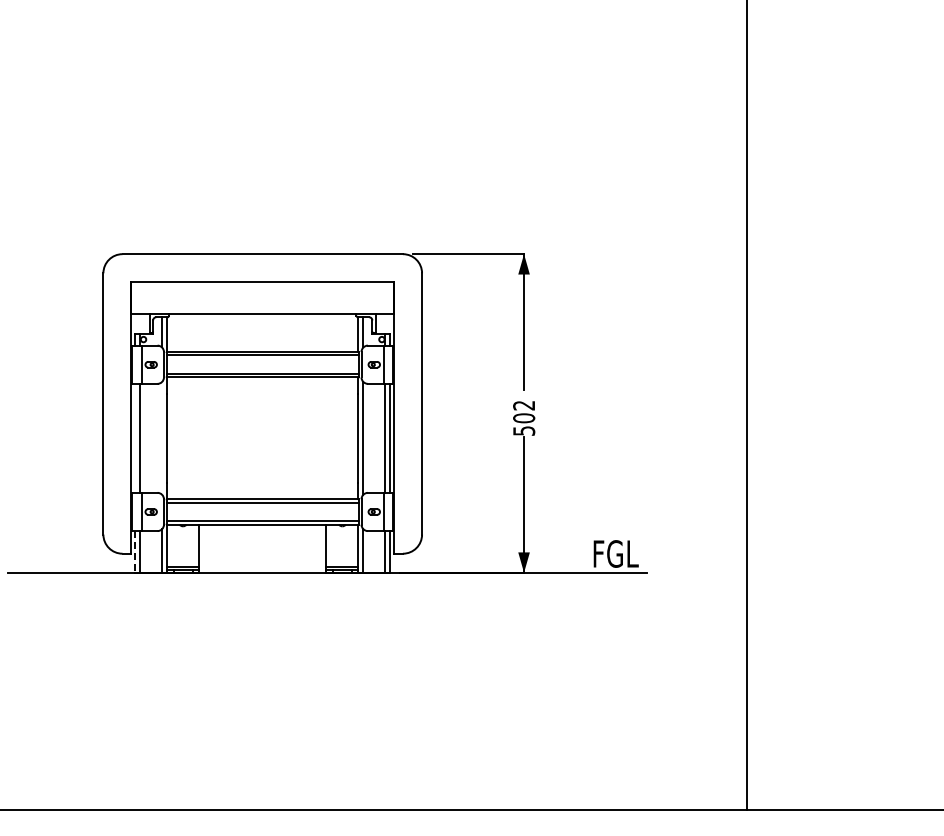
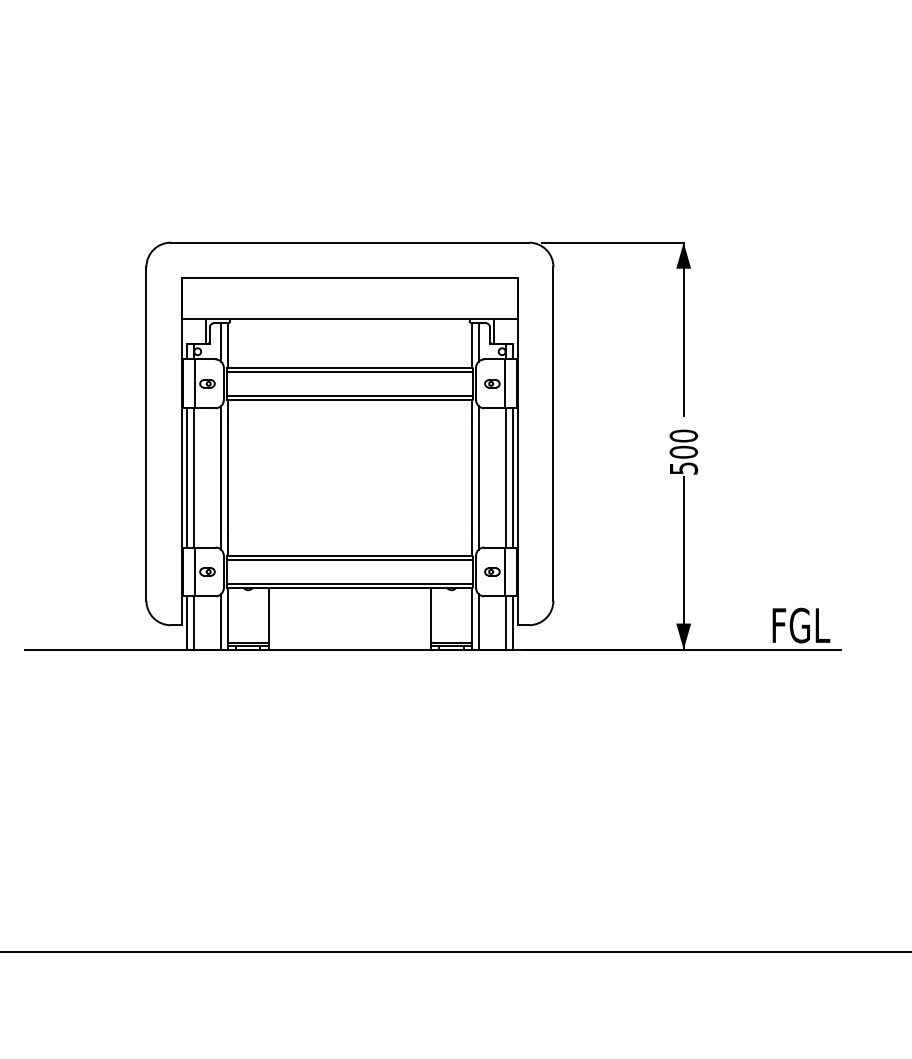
text: (524, 405) -> (684, 435), 502 -> 500
line: (135, 437) -> (187, 476), added
line: (162, 438) -> (221, 478), added
line: (135, 551) -> (187, 622), dashed -> solid

